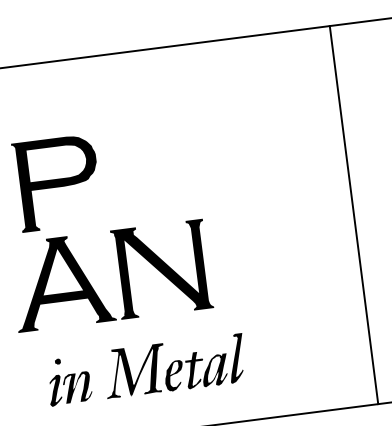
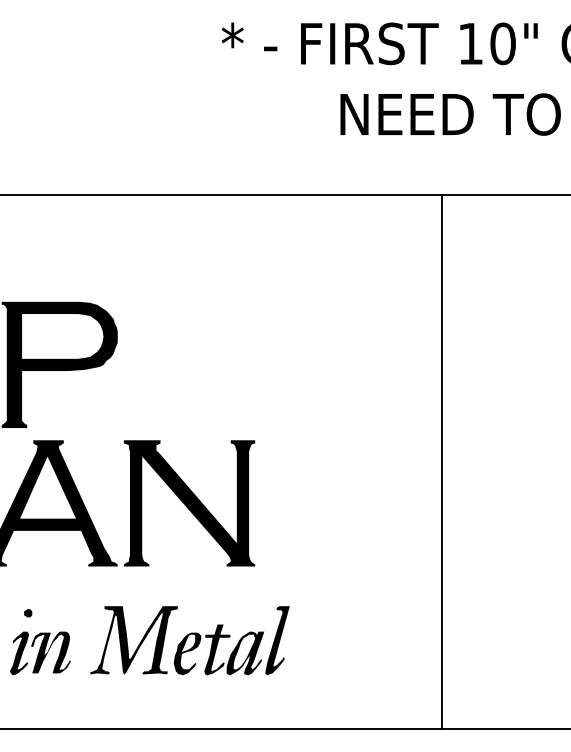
line: (354, 214) -> (442, 461), moved

